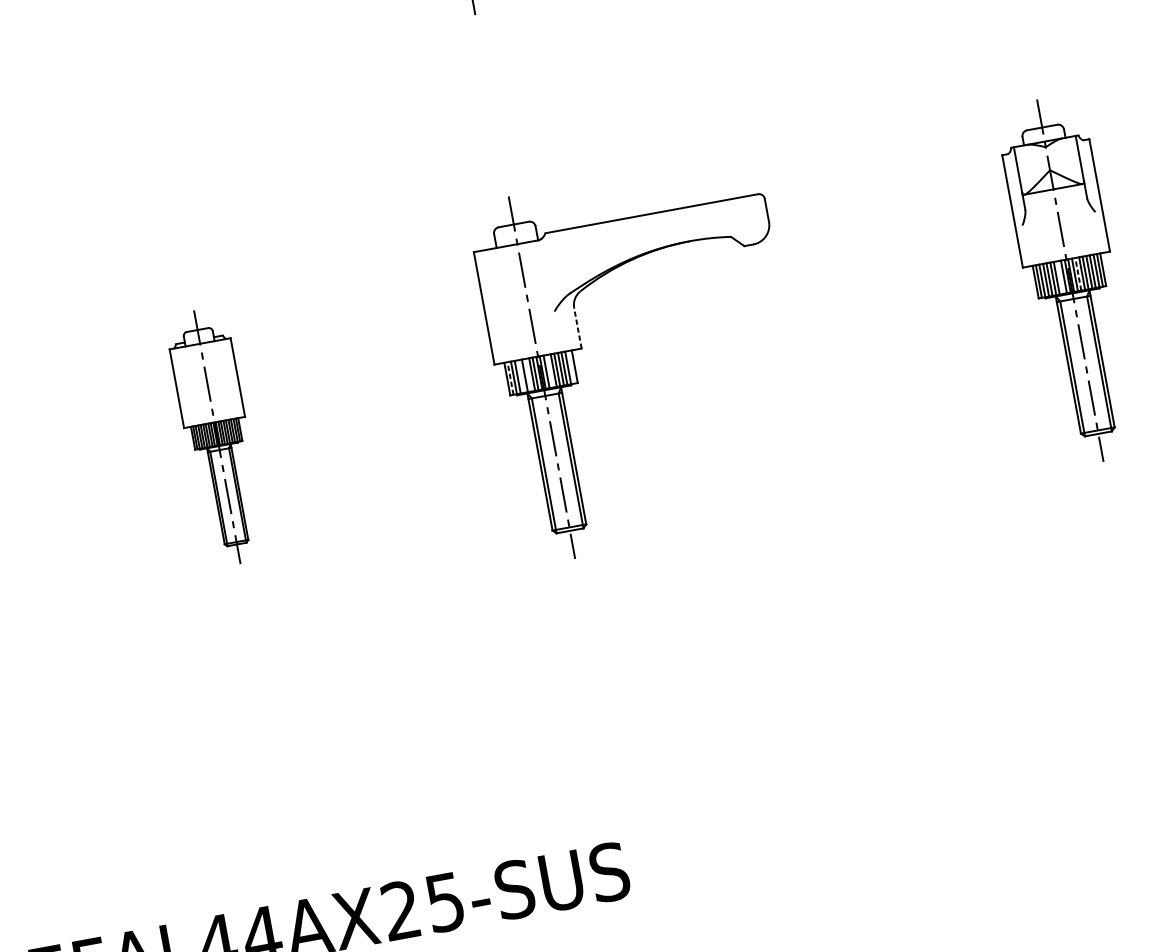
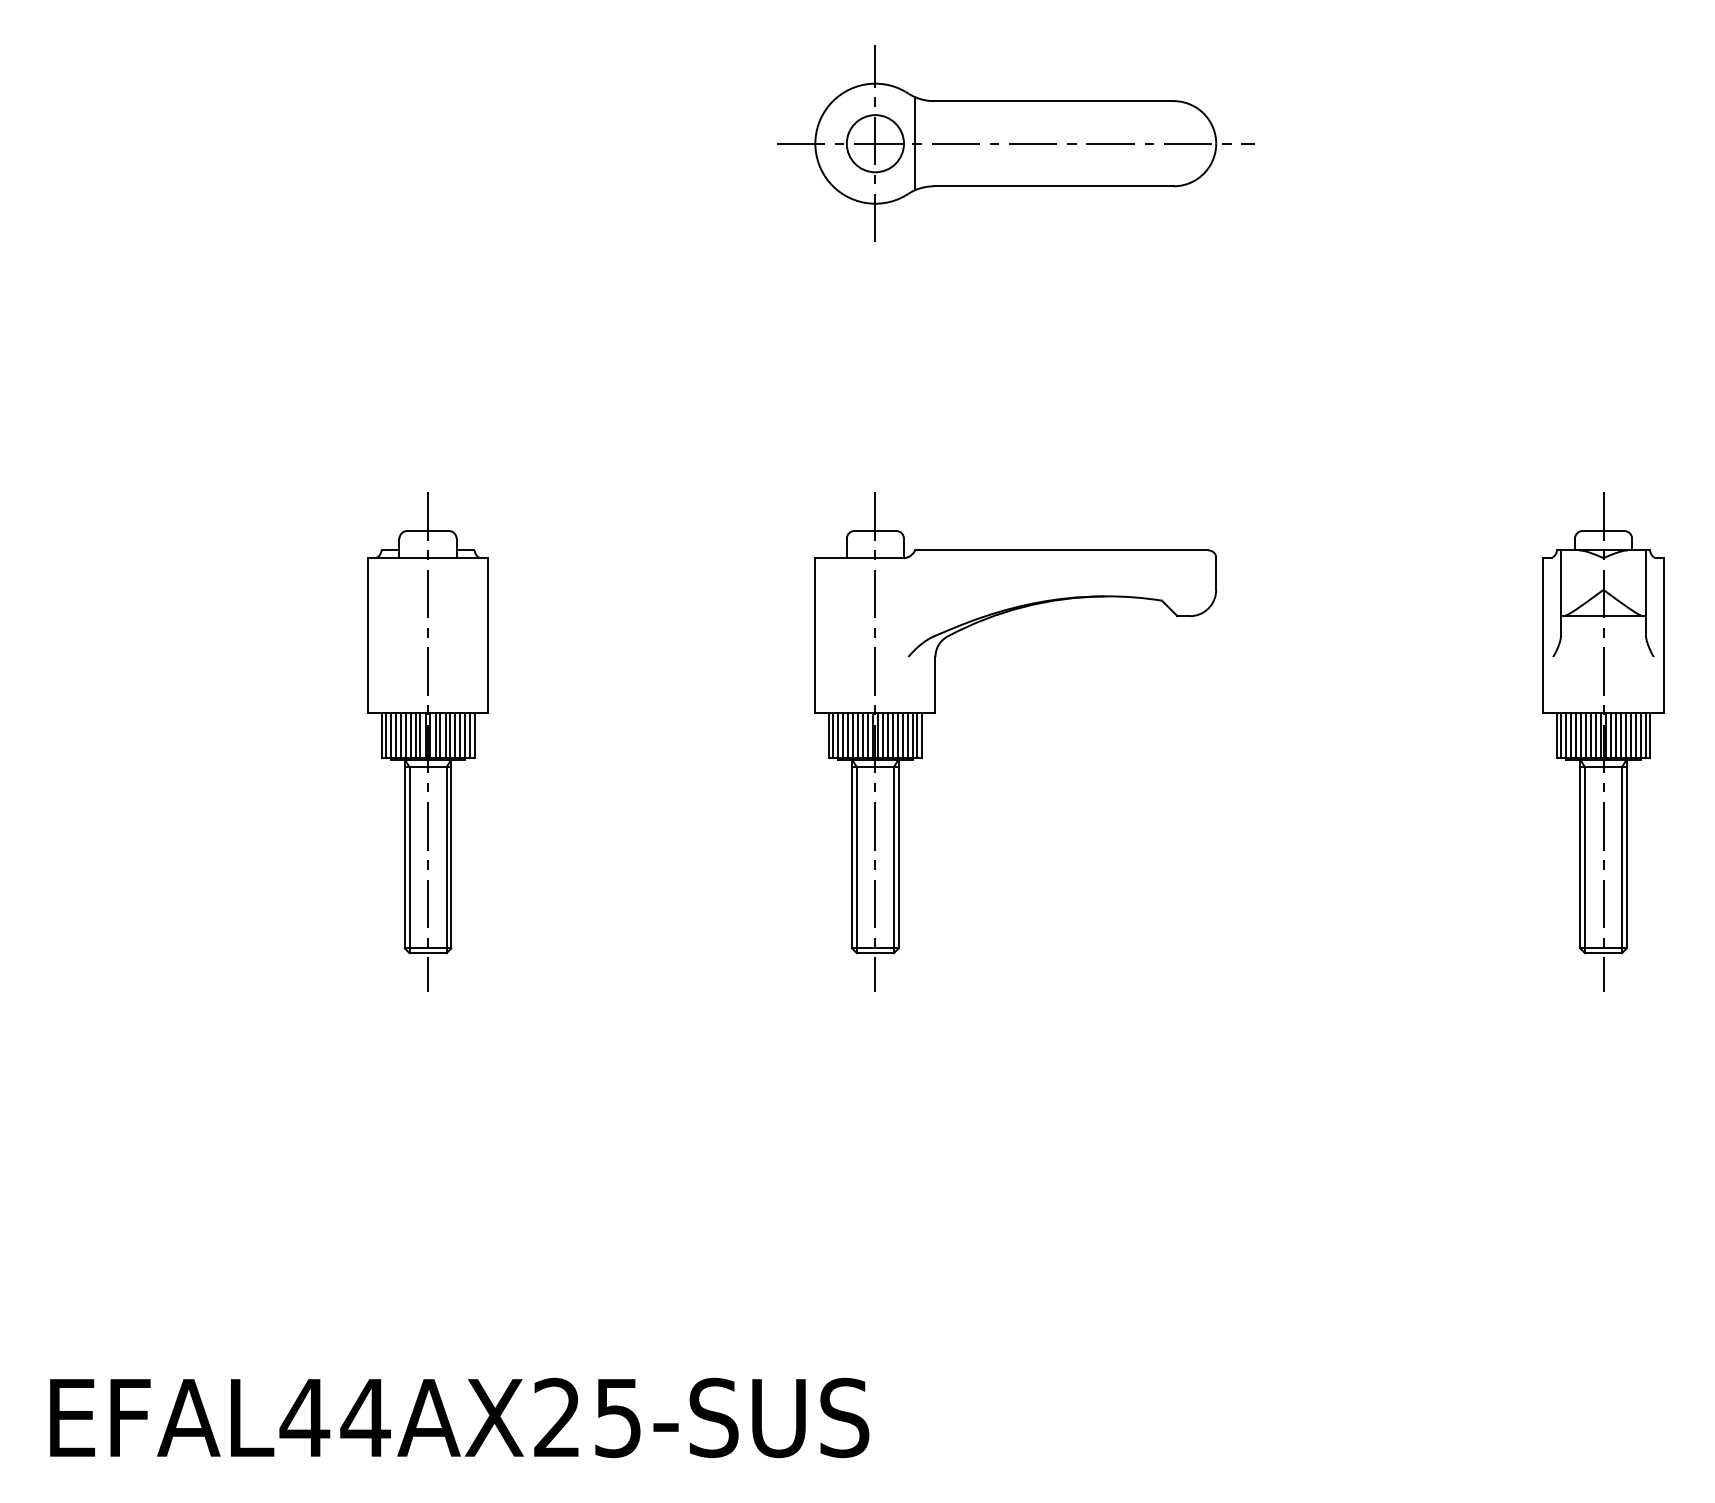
line: (1078, 274) -> (1615, 735), dashed -> solid
line: (1060, 277) -> (1591, 735), added
line: (577, 327) -> (935, 684), dashed -> solid
line: (571, 367) -> (917, 735), added
line: (549, 371) -> (887, 735), added
line: (528, 375) -> (857, 735), added
line: (520, 376) -> (847, 735), added
line: (510, 378) -> (833, 735), dashed -> solid
part: (216, 436) -> (427, 741), size x1.43

